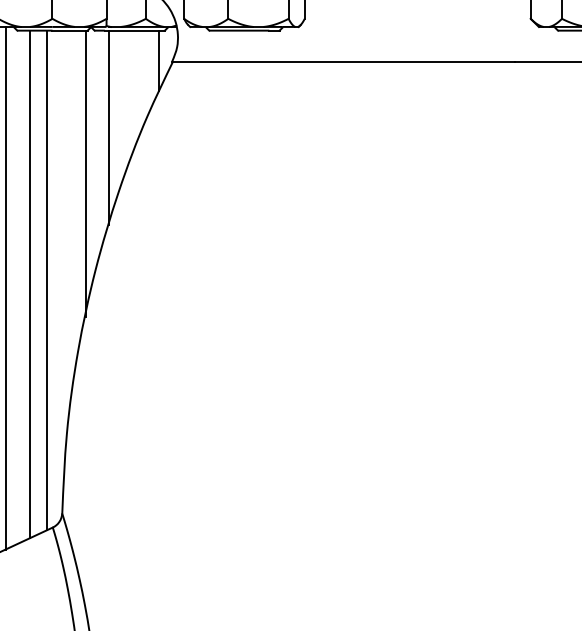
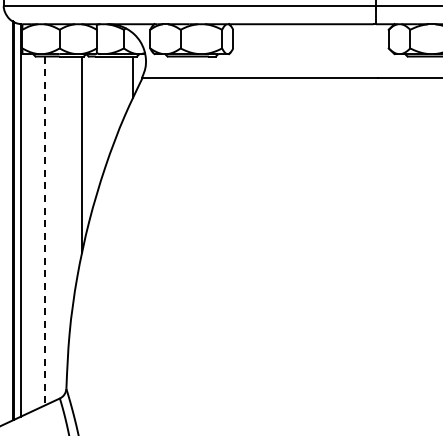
line: (108, 127) -> (98, 123), removed
line: (46, 280) -> (55, 228), removed
line: (30, 284) -> (44, 231), solid -> dashed
line: (5, 287) -> (27, 233), removed

